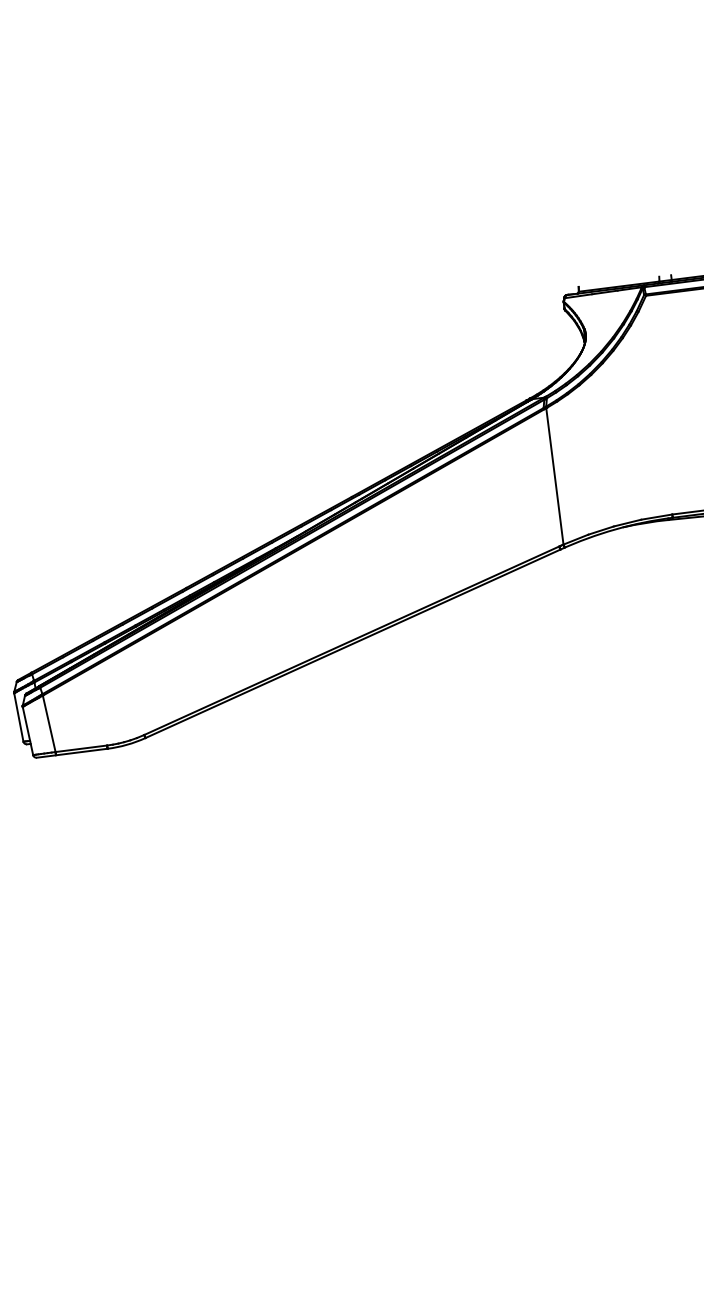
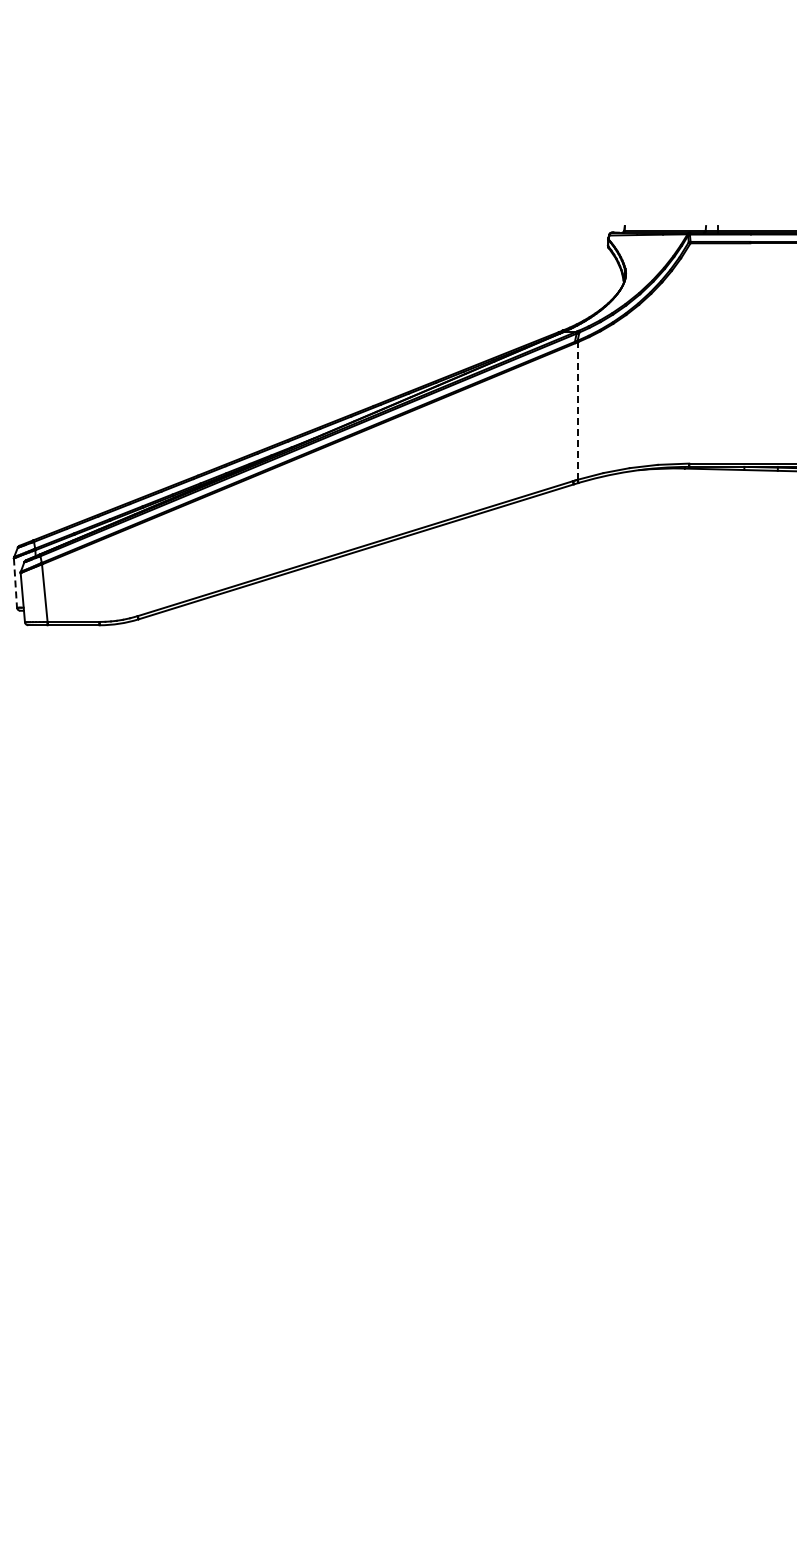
line: (554, 476) -> (577, 411), solid -> dashed
line: (18, 717) -> (15, 583), solid -> dashed

